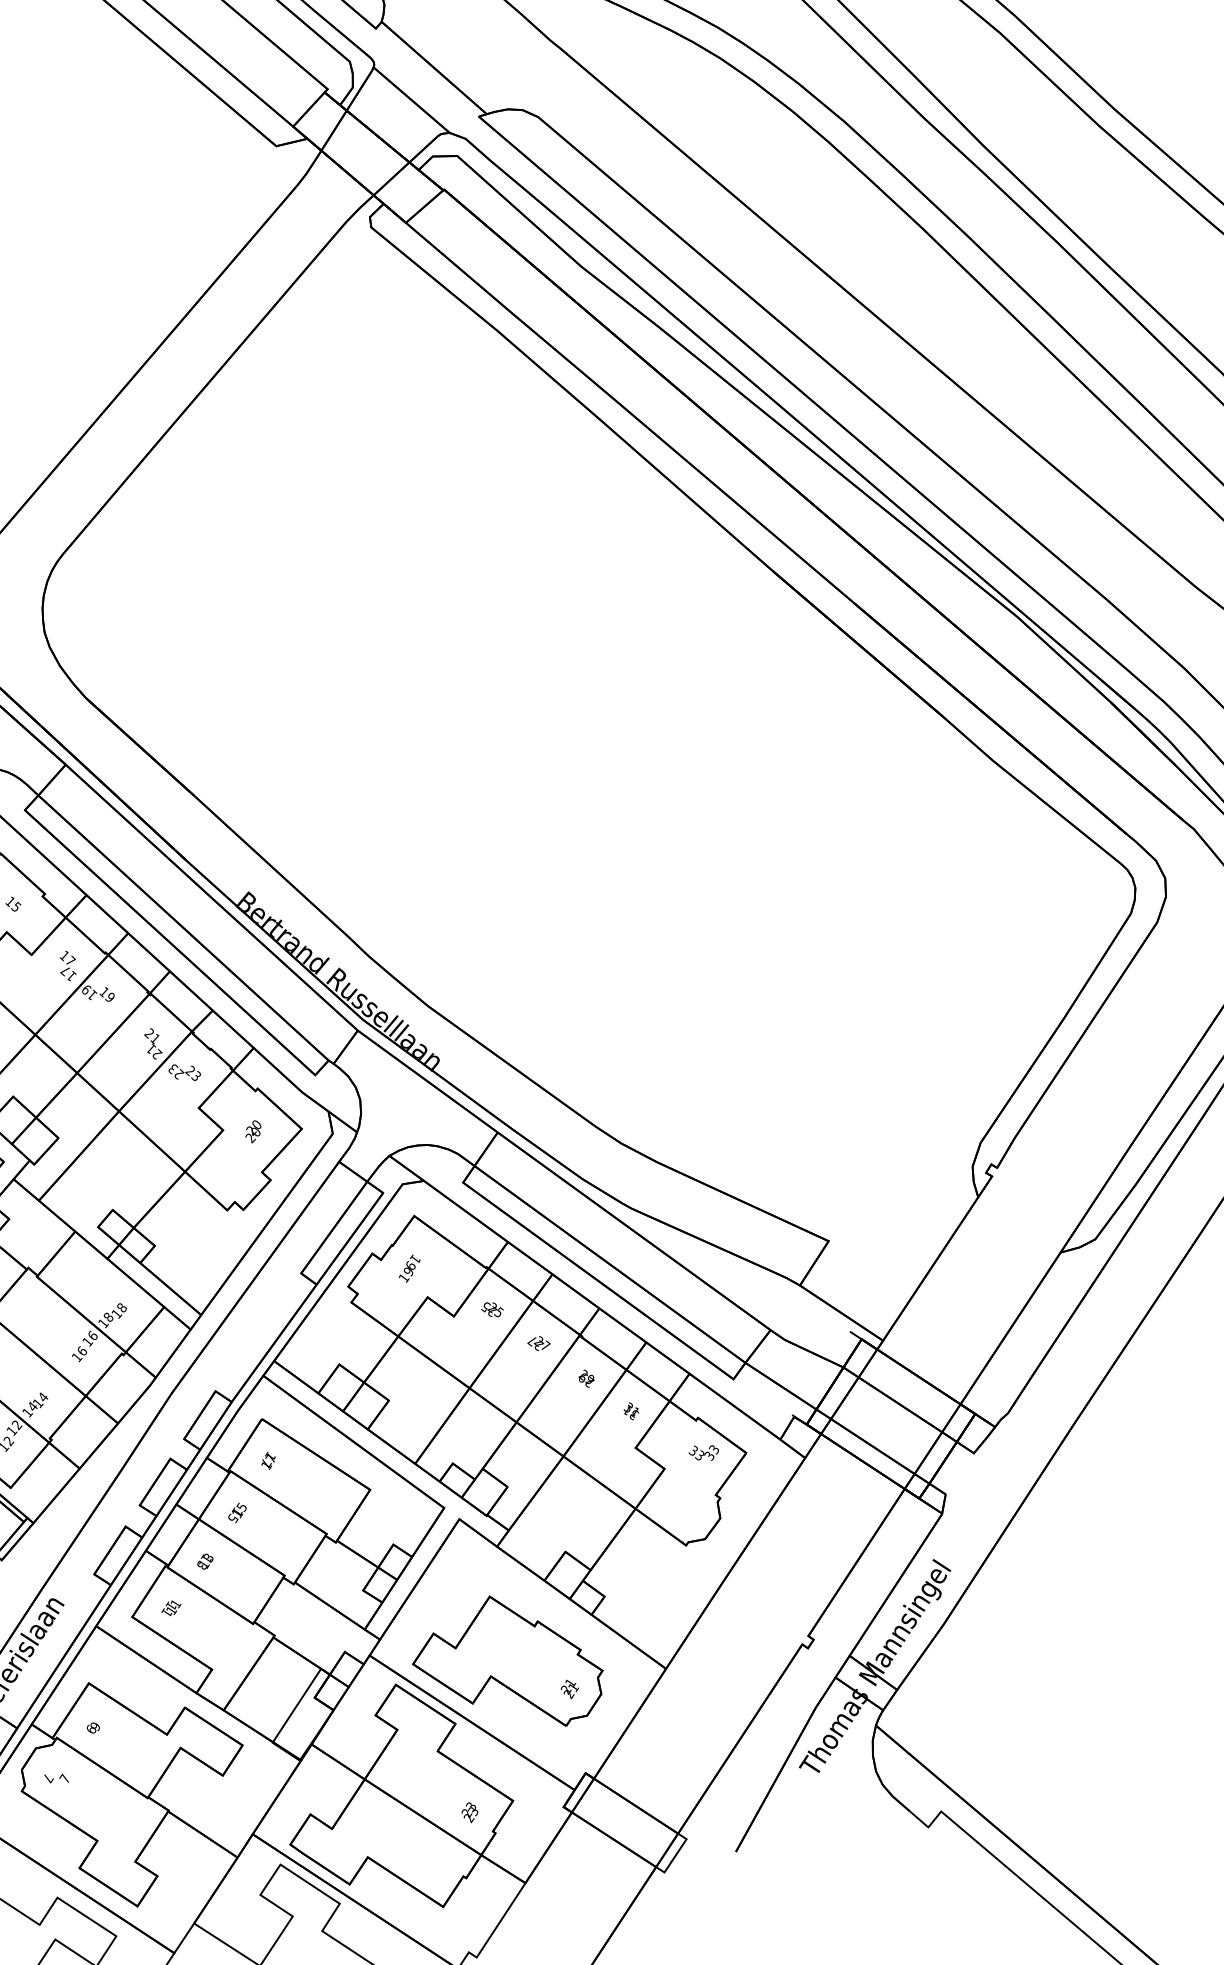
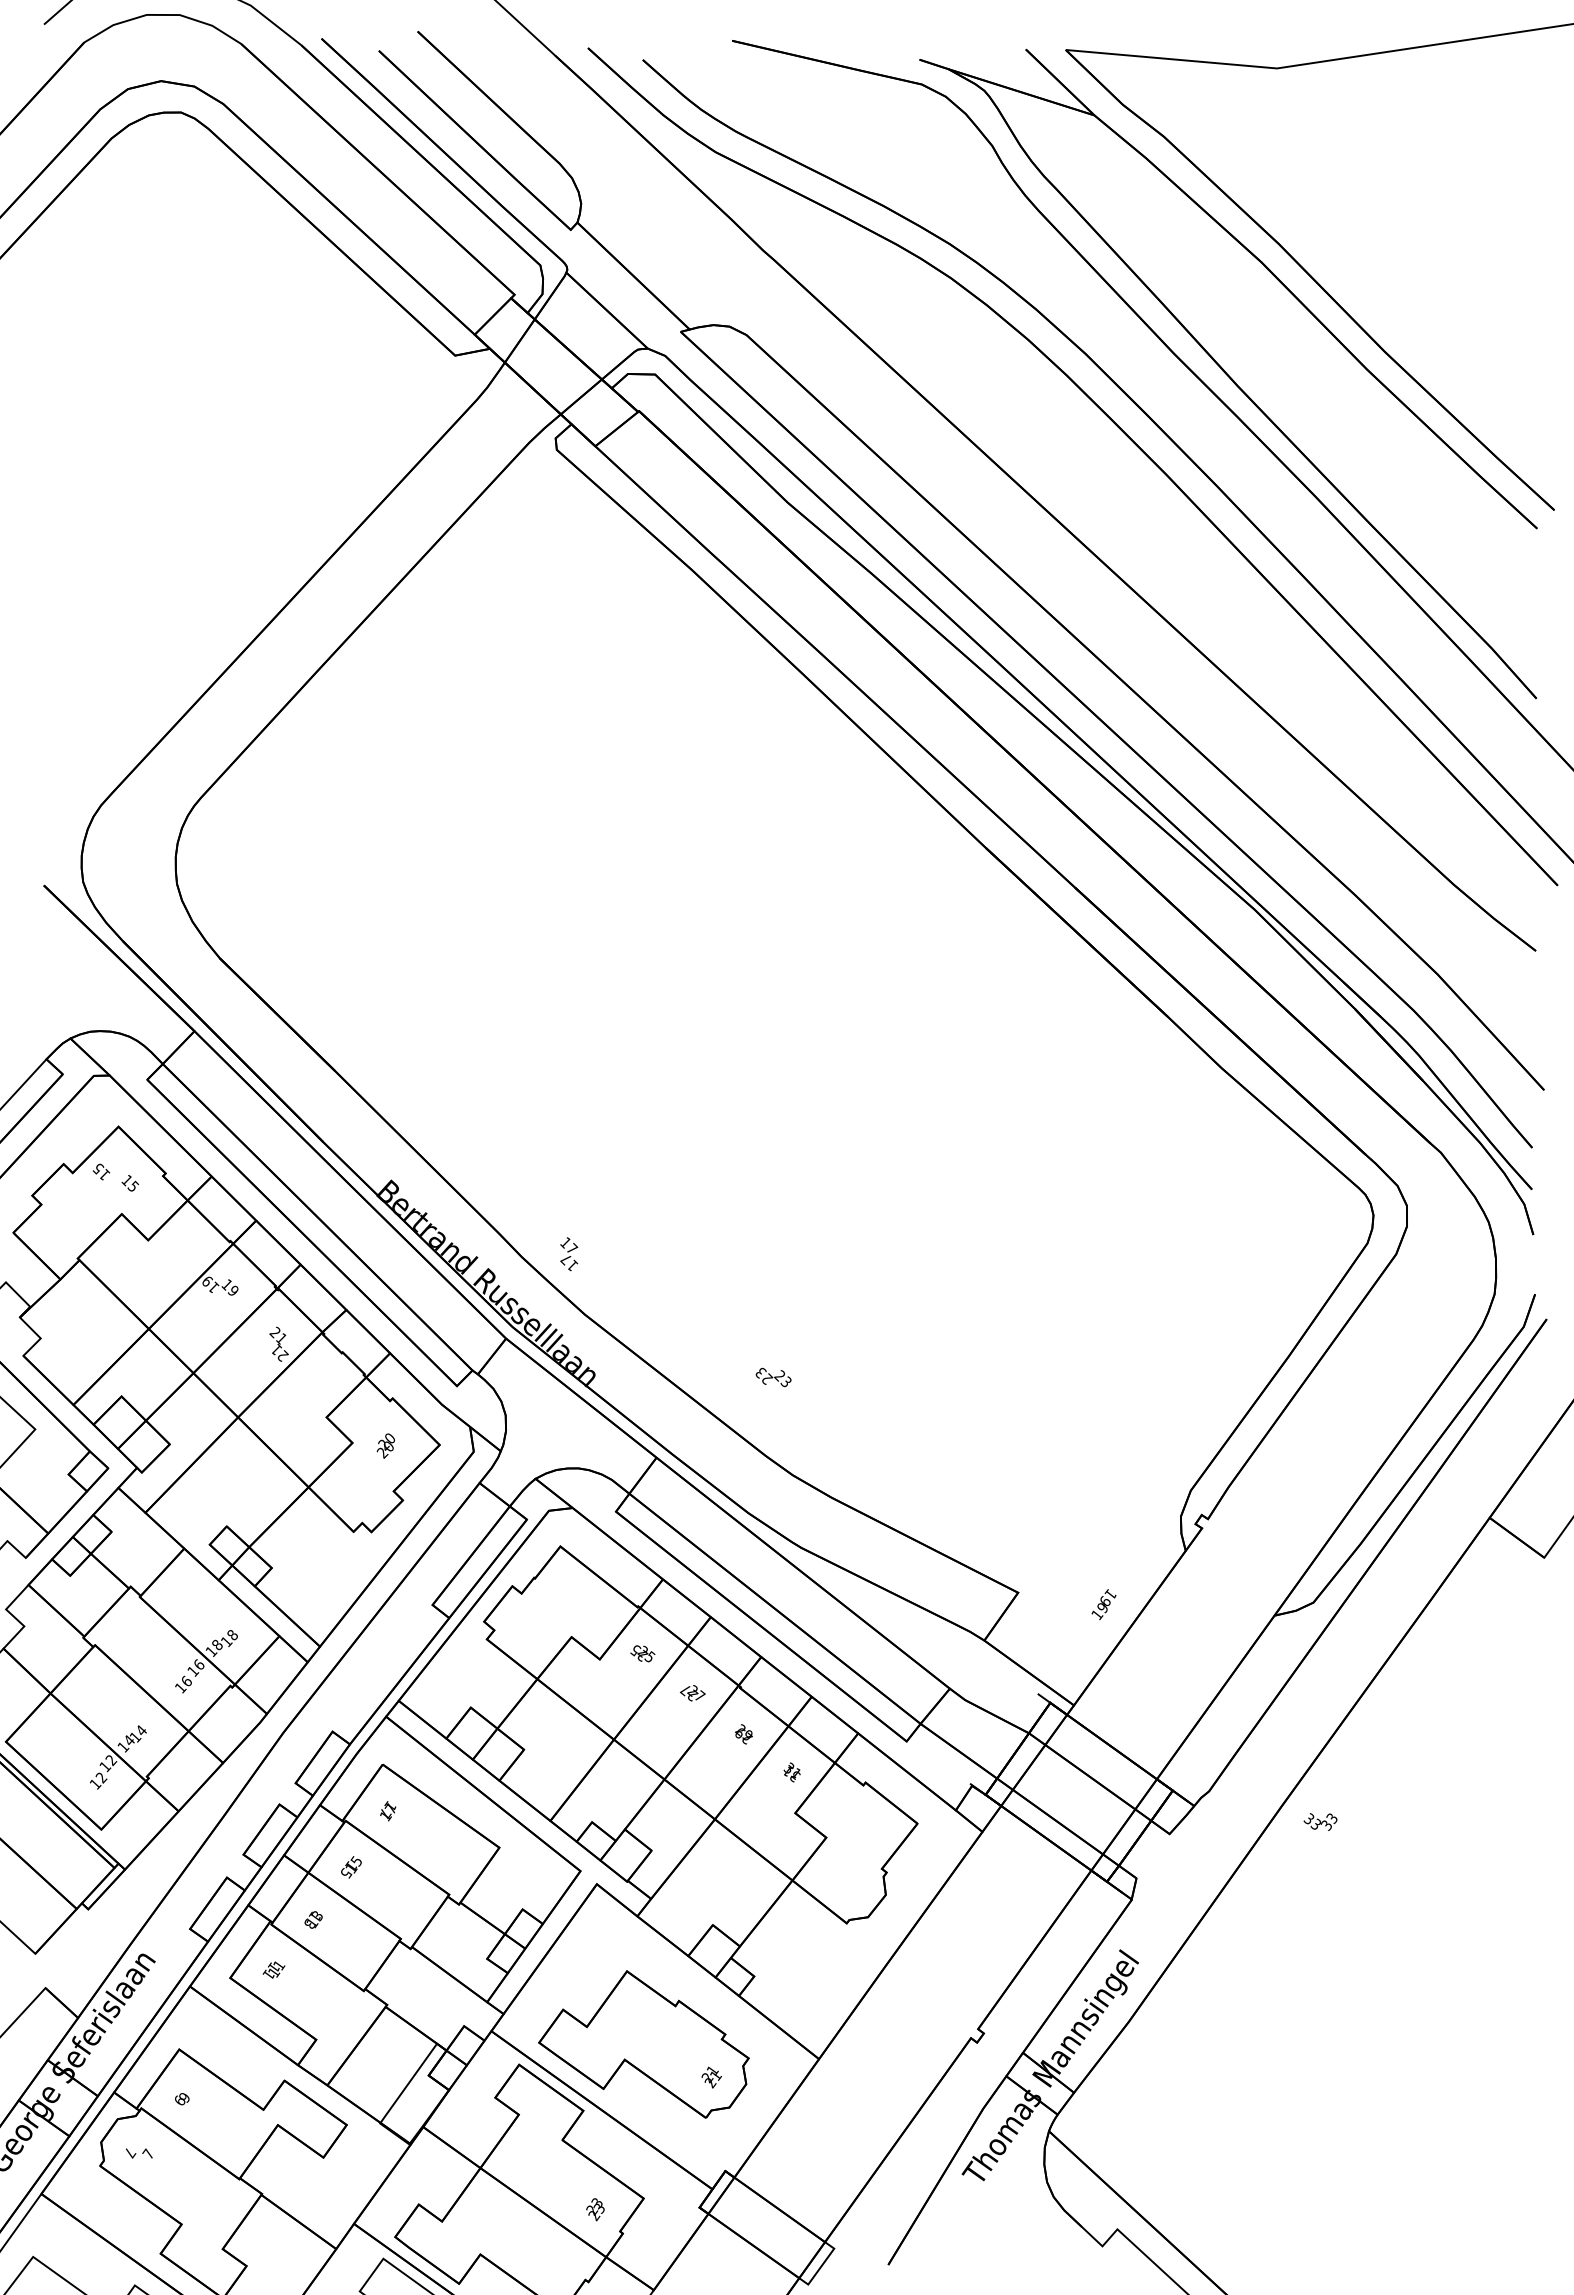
text: (68, 966) -> (569, 1254), moved
text: (184, 1072) -> (773, 1377), moved
text: (409, 1268) -> (1103, 1604), moved
text: (703, 1452) -> (1320, 1821), moved

